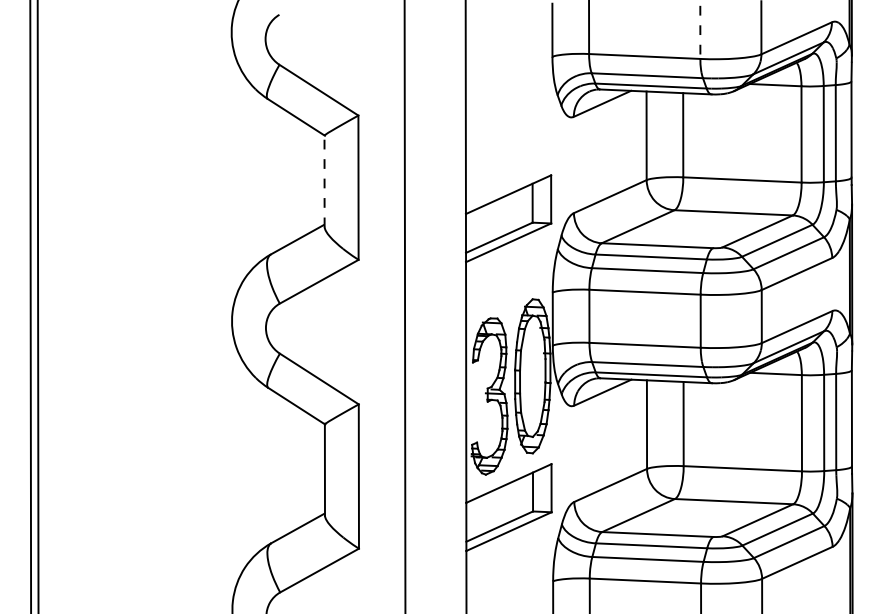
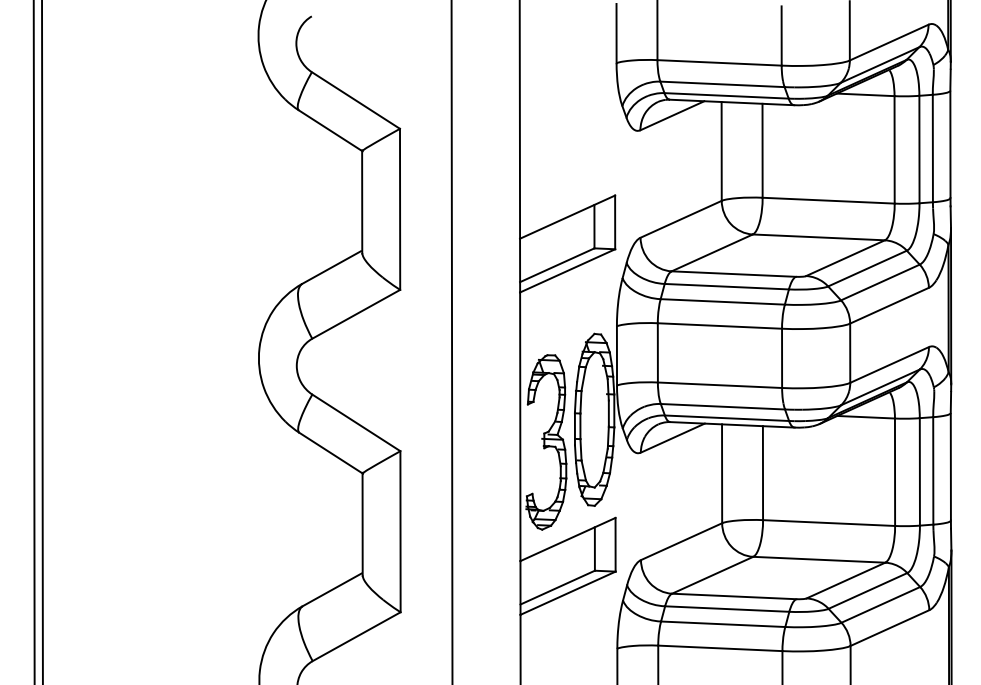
line: (700, 32) -> (781, 36), dashed -> solid
line: (324, 180) -> (362, 201), dashed -> solid

